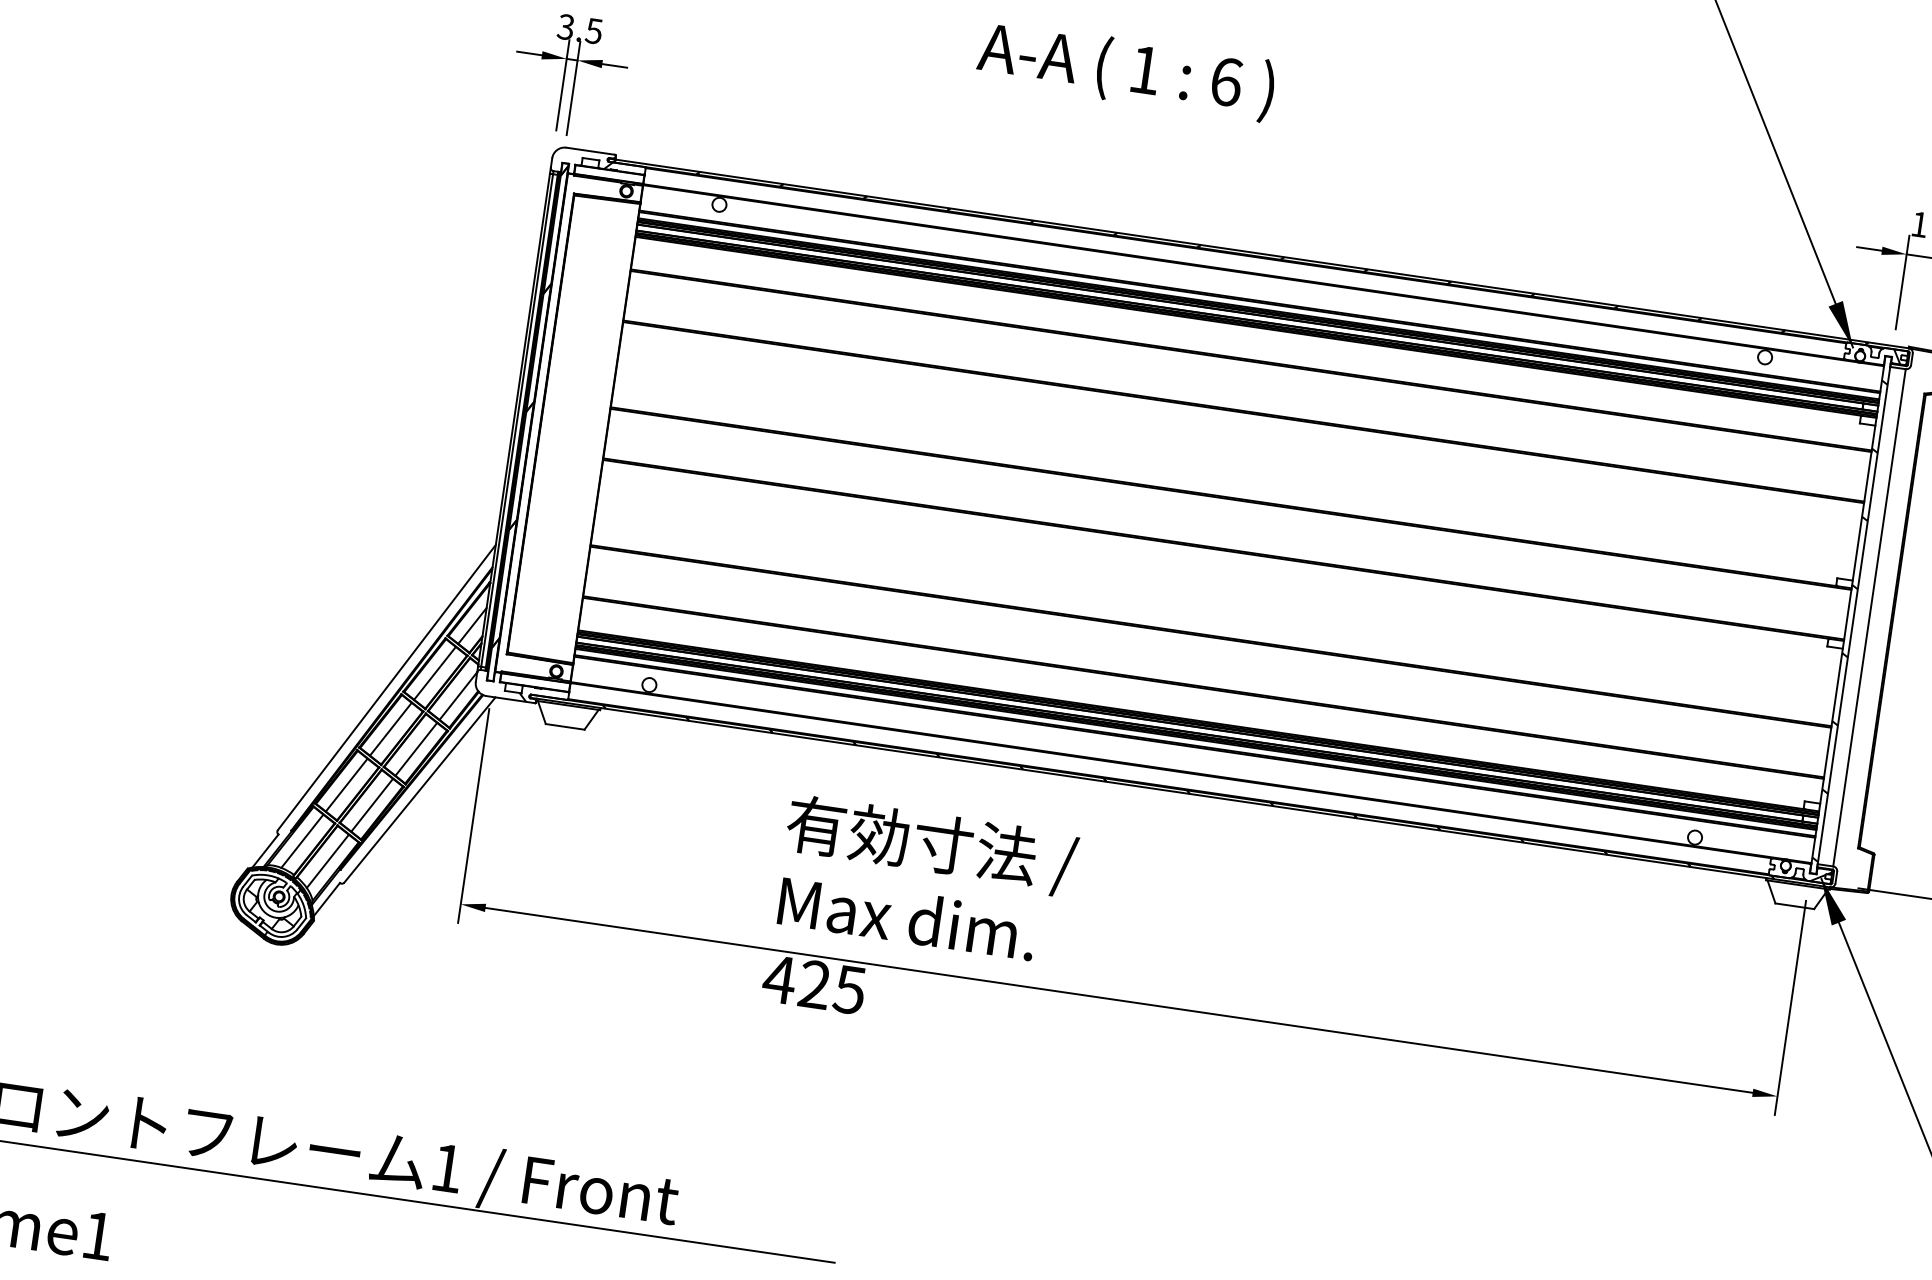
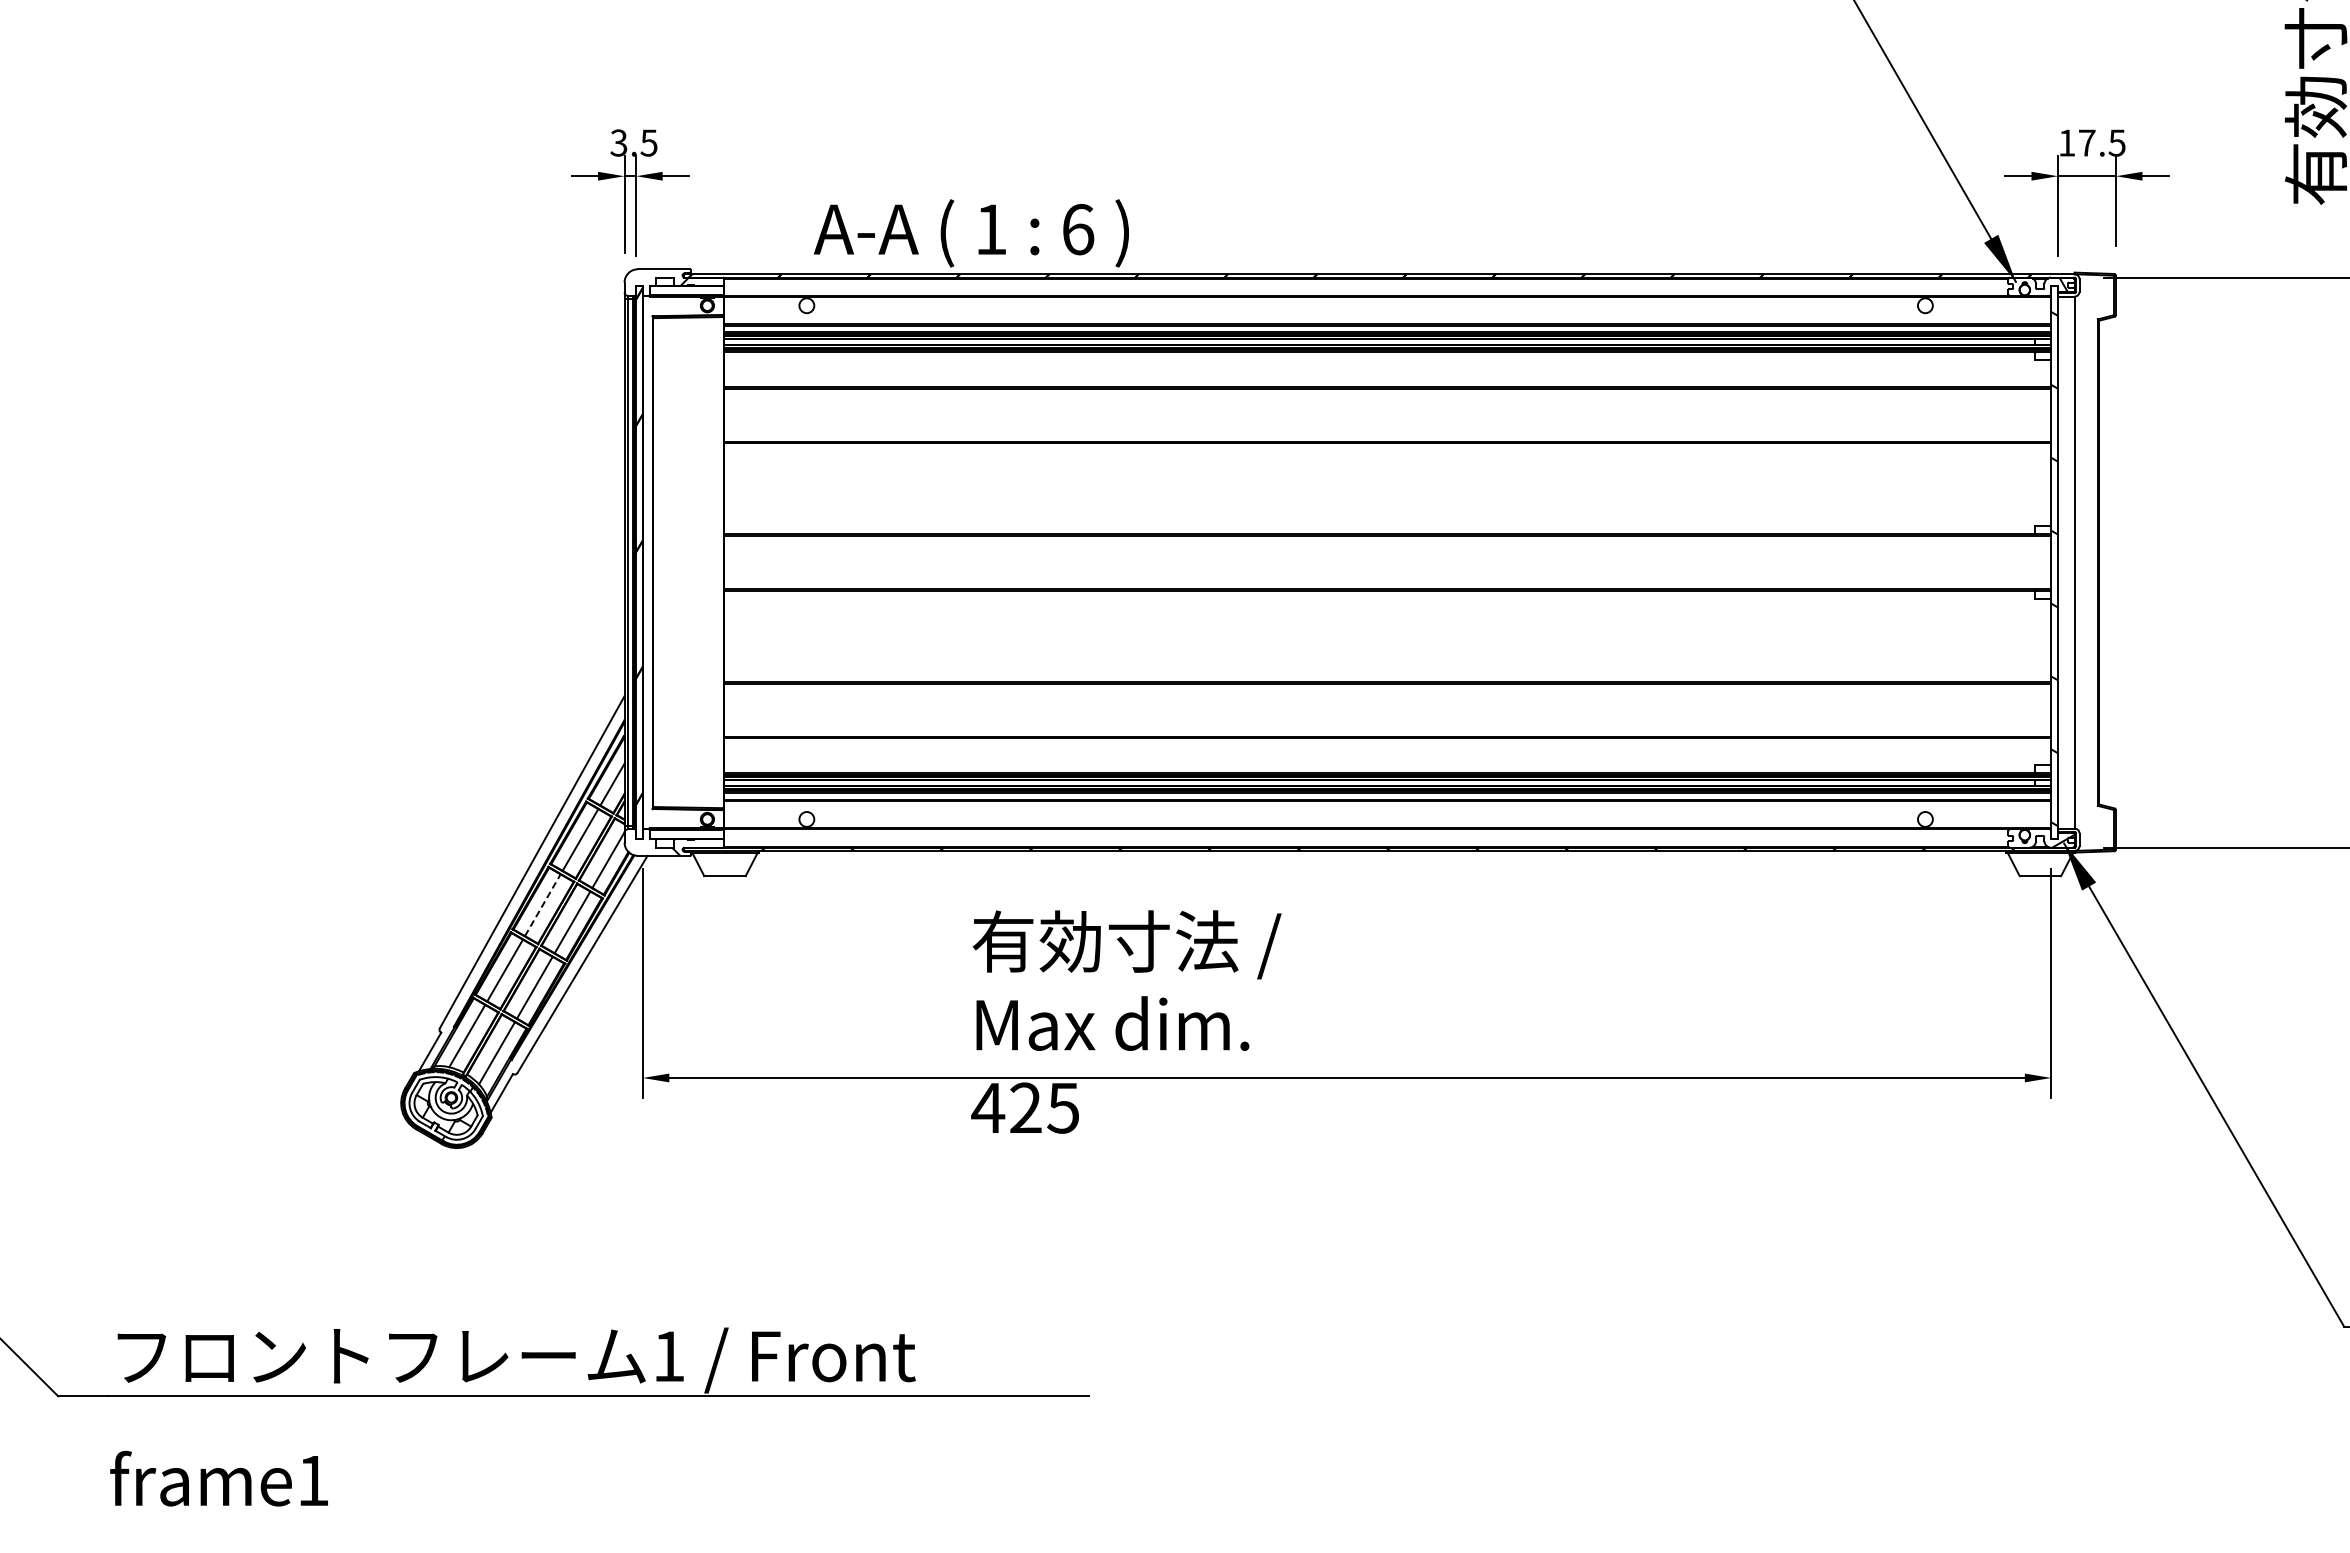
text: (1125, 70) -> (970, 233), moved
line: (390, 729) -> (542, 905), solid -> dashed

